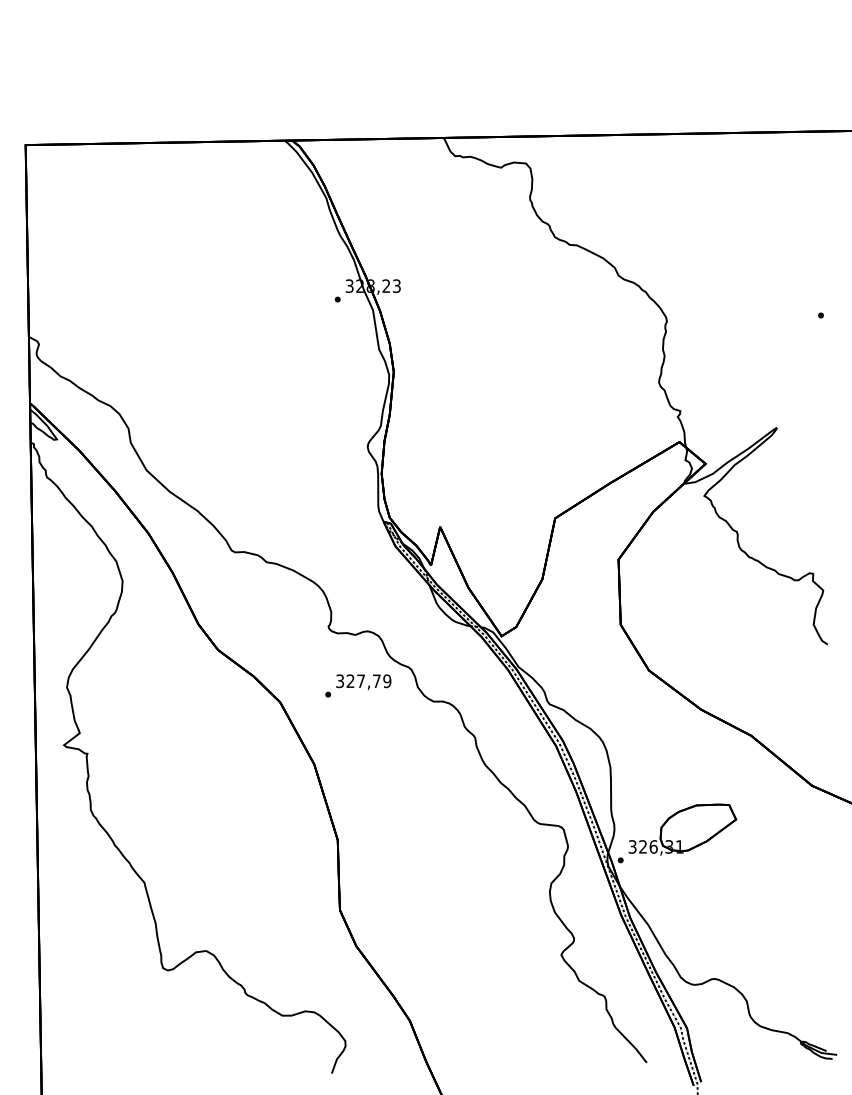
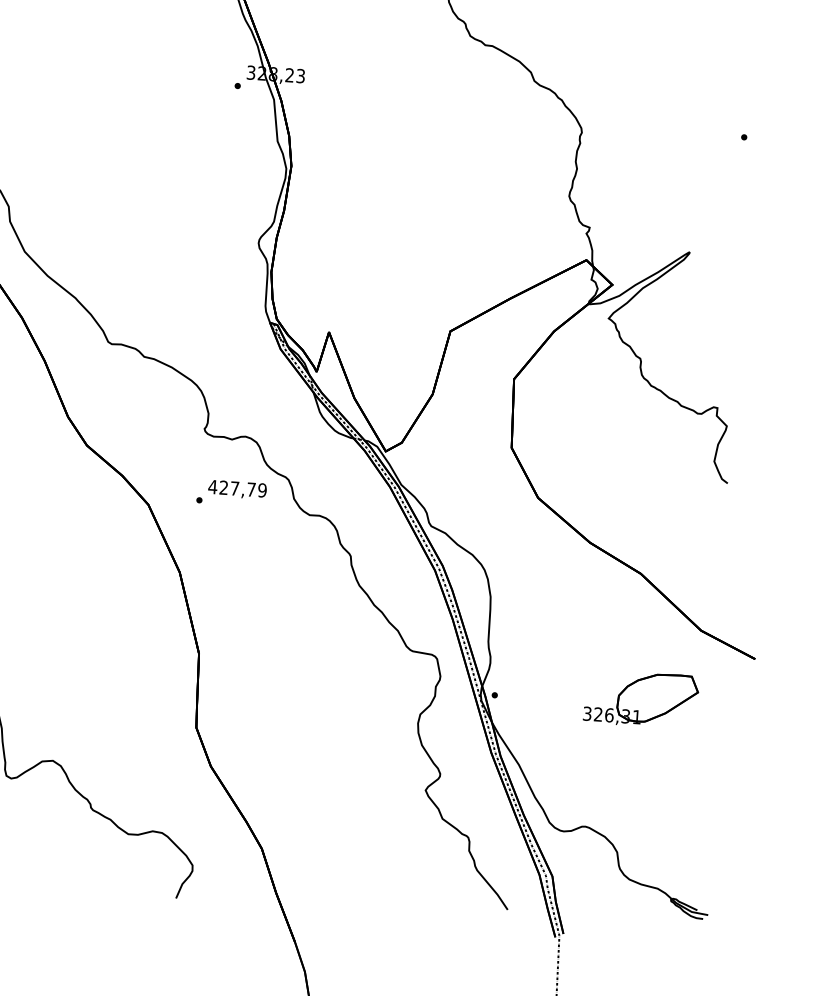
text: (339, 681) -> (212, 487), 327,79 -> 427,79
part: (682, 829) -> (640, 699), moved

